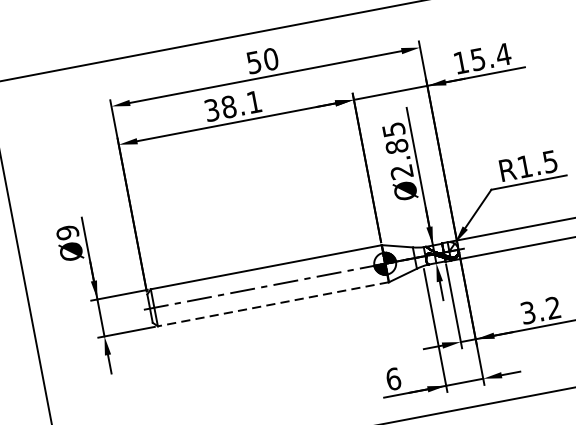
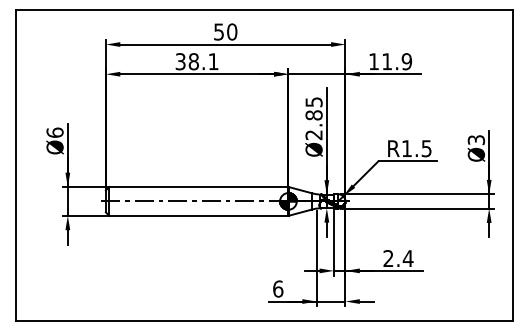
text: (491, 56) -> (397, 61), 15.4 -> 11.9
text: (66, 232) -> (54, 132), Ø9 -> Ø6
line: (272, 303) -> (198, 215), dashed -> solid
text: (541, 310) -> (398, 258), 3.2 -> 2.4

